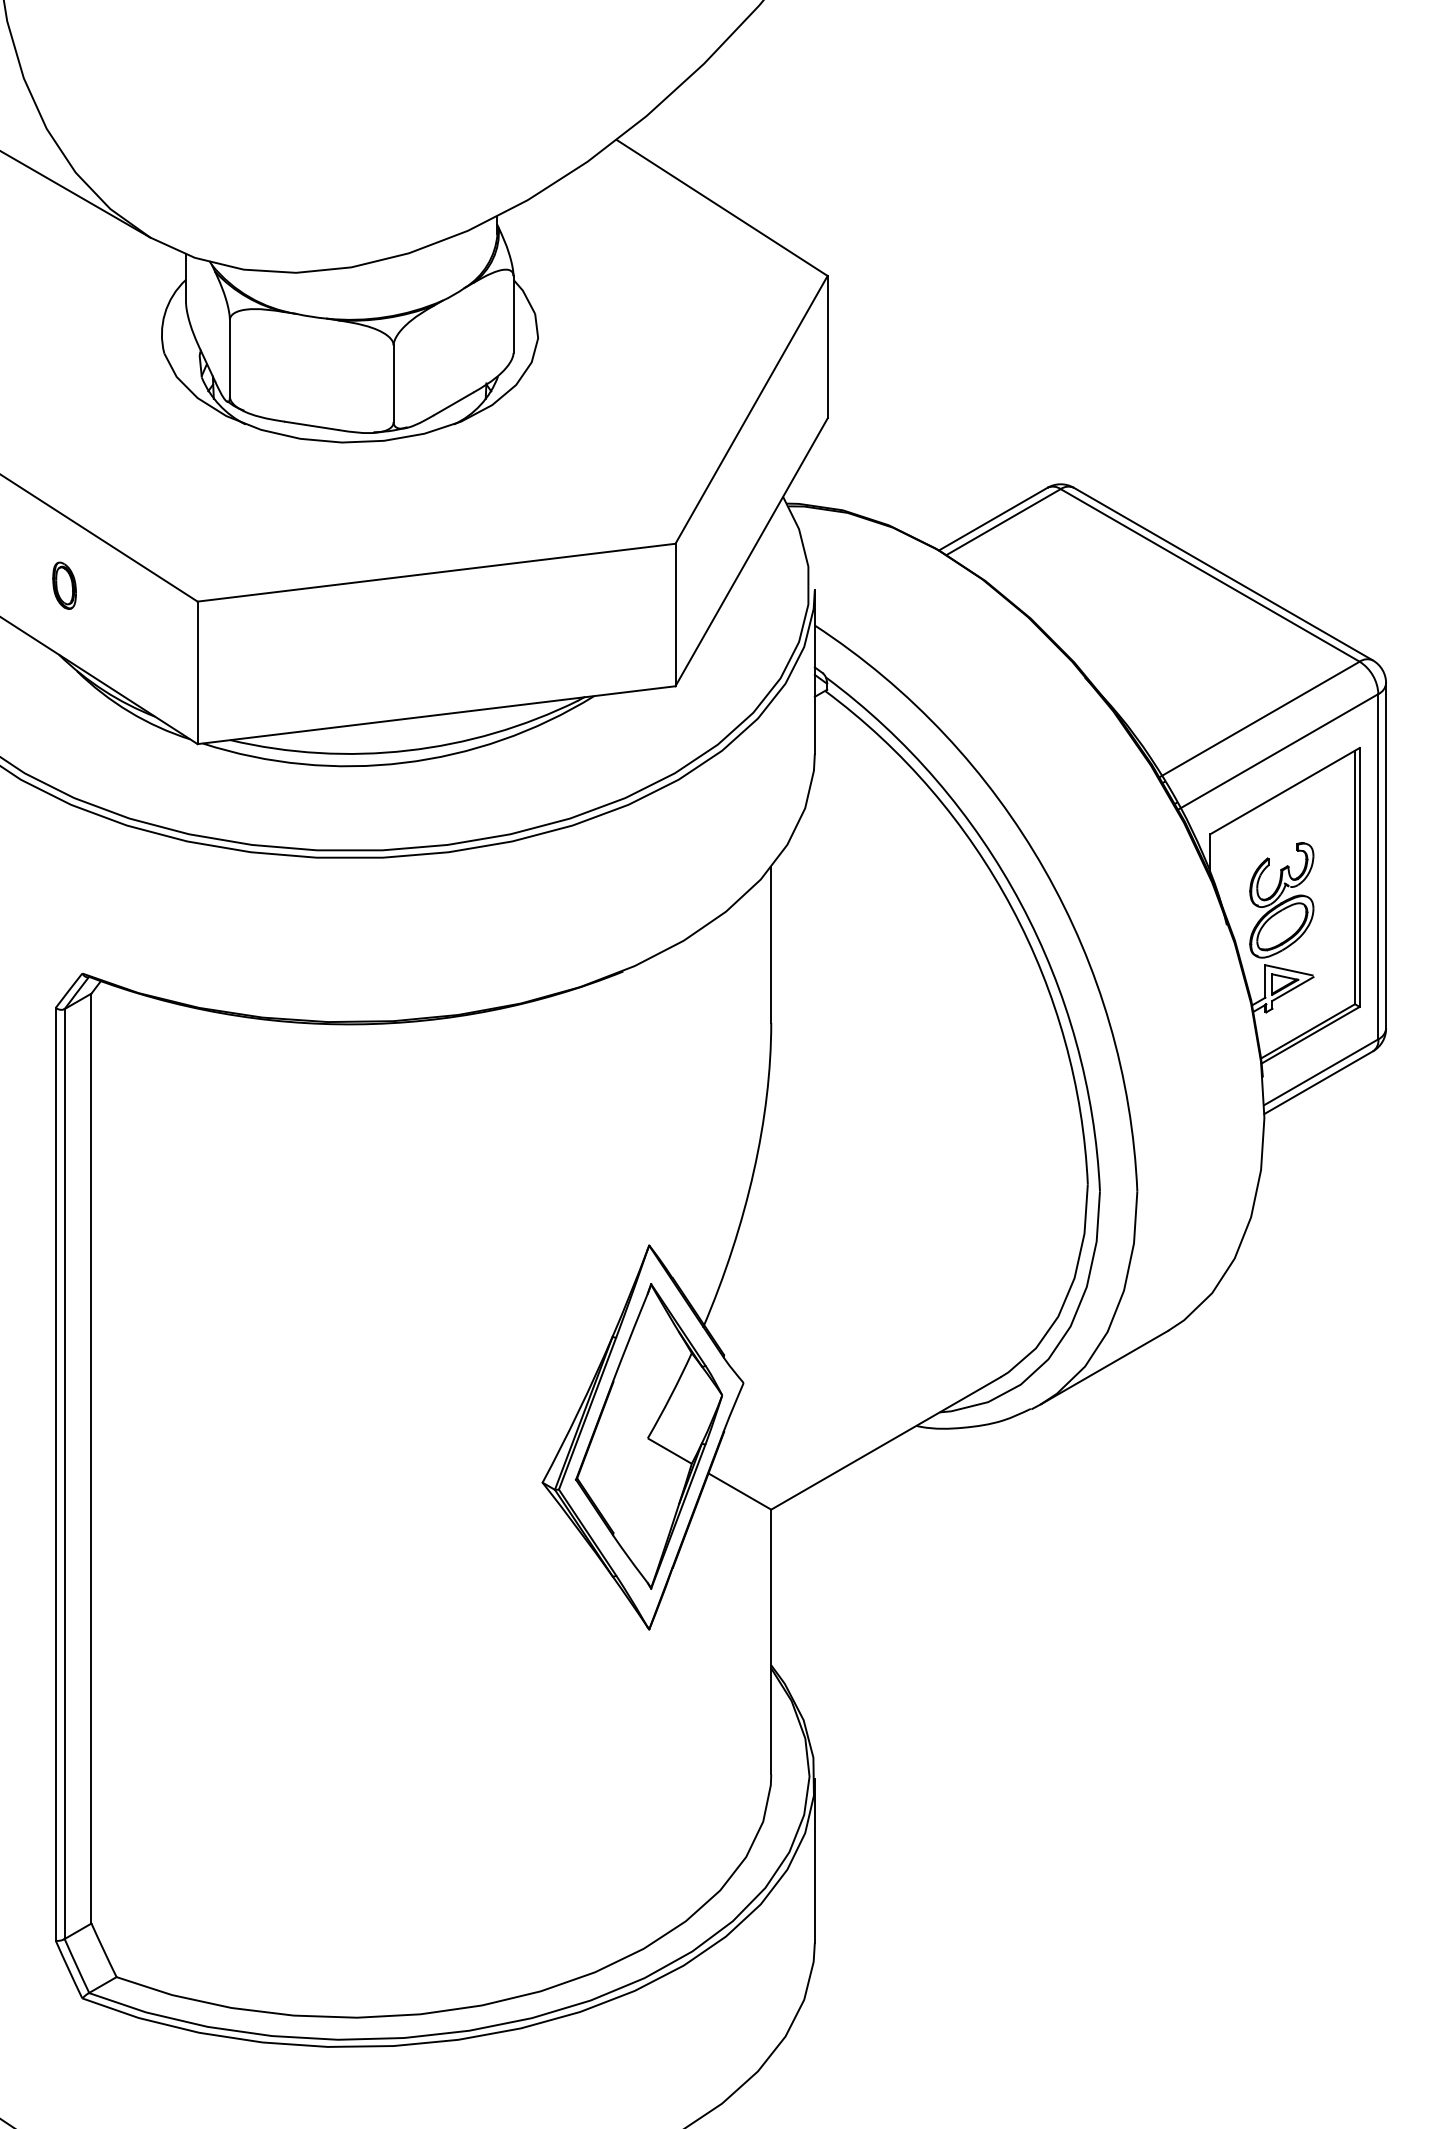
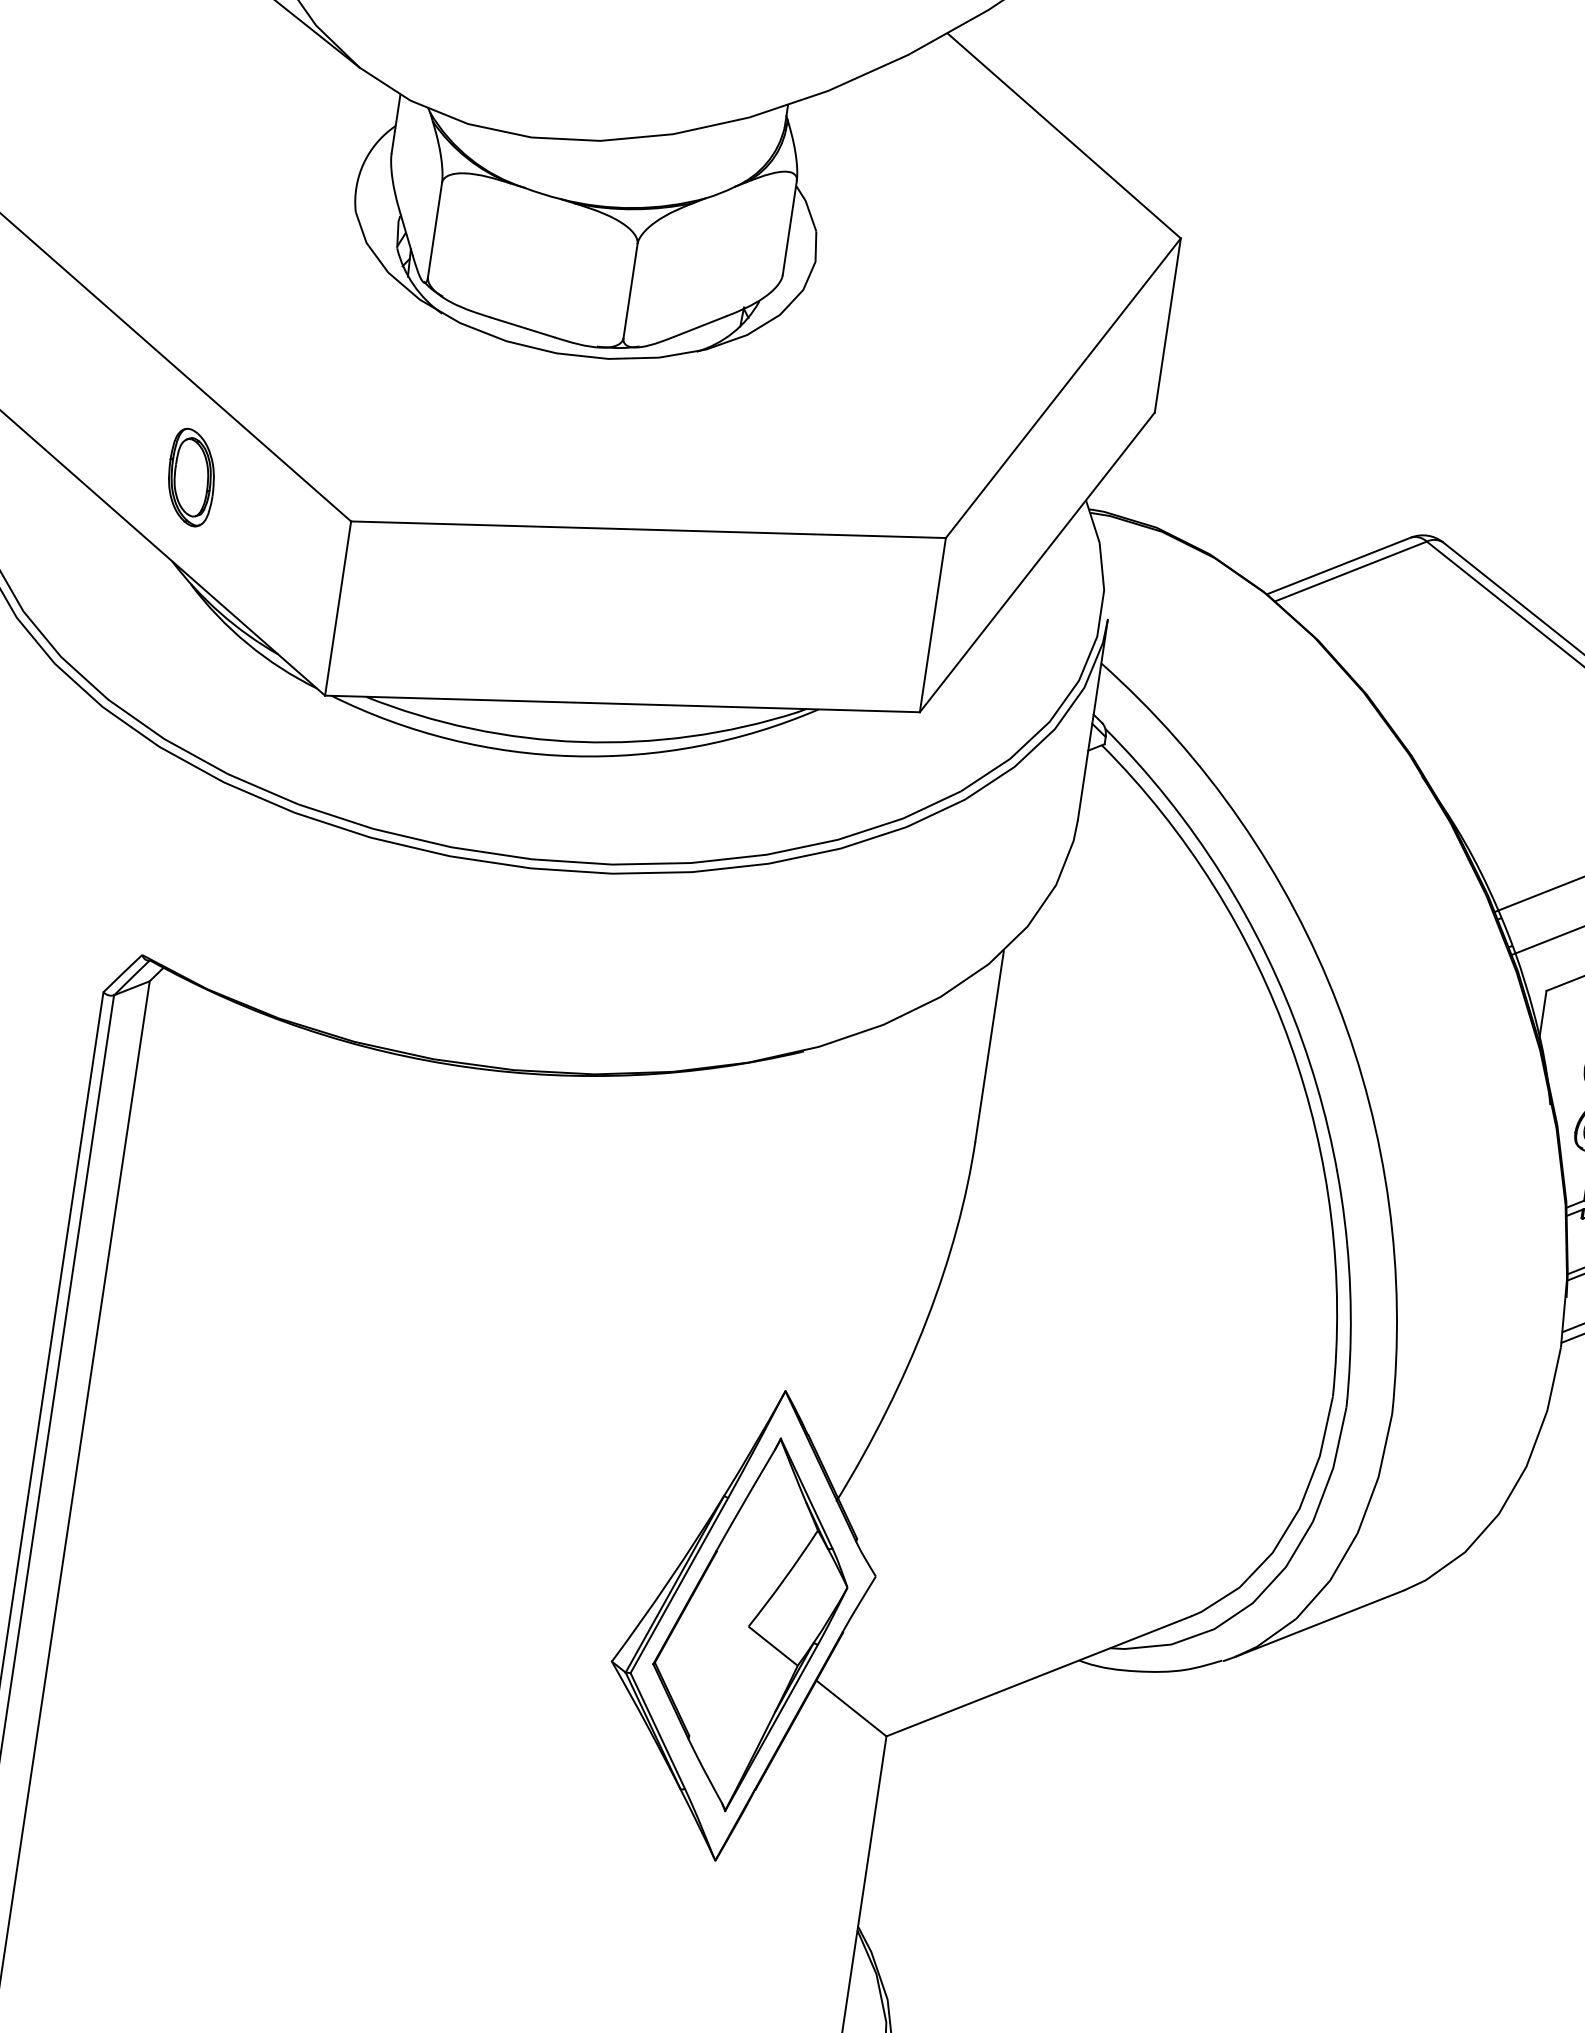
part: (64, 585) -> (191, 477), size x1.67

